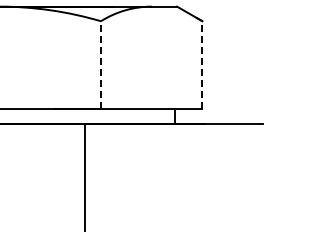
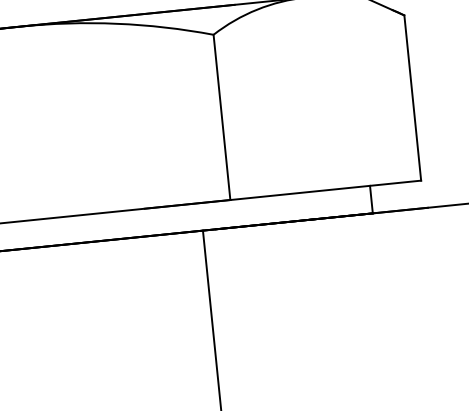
line: (100, 65) -> (221, 118), dashed -> solid
line: (202, 65) -> (412, 98), dashed -> solid

